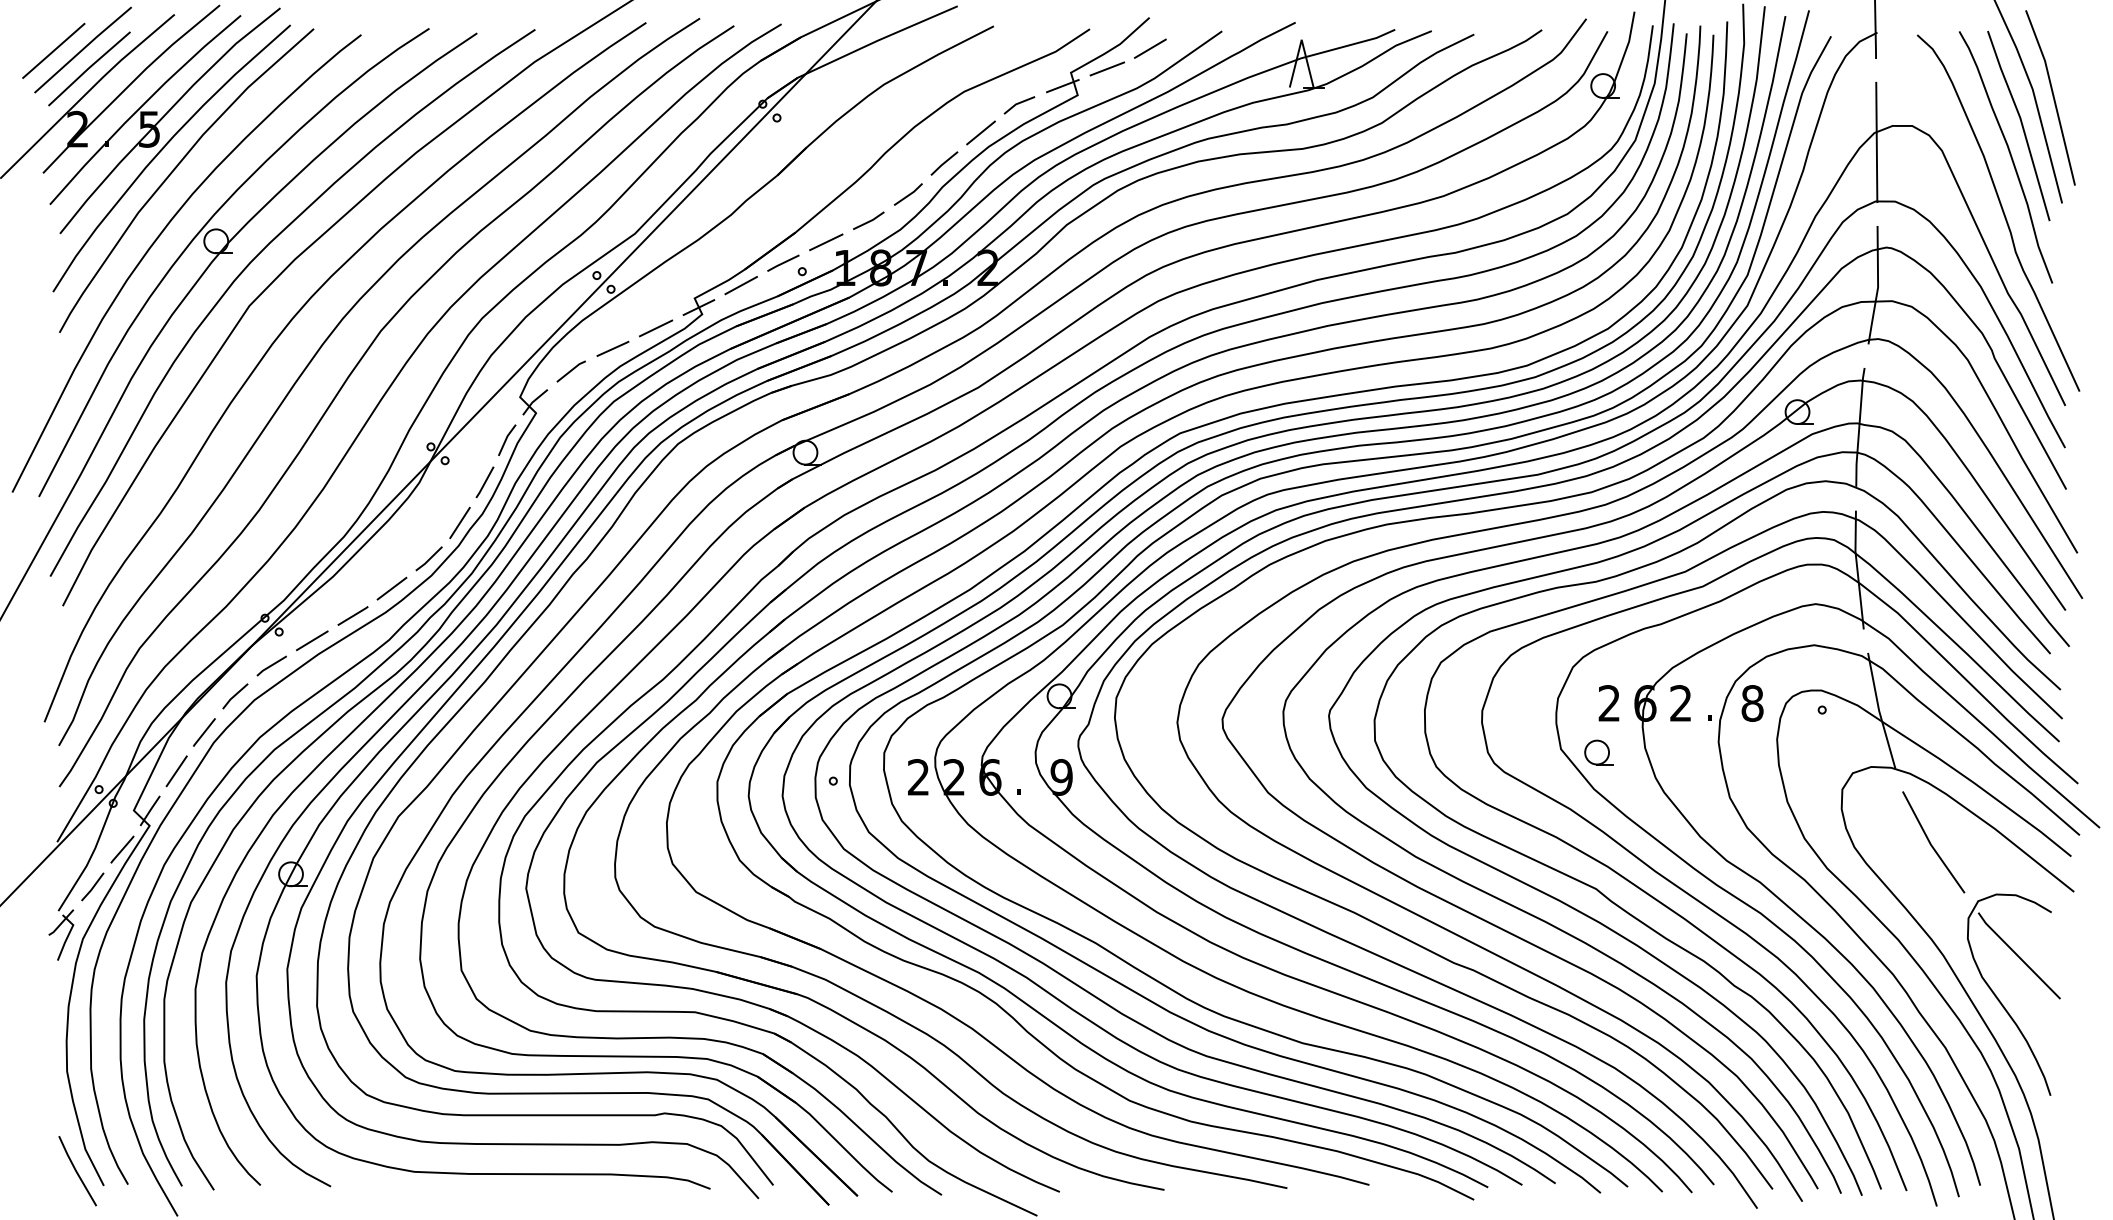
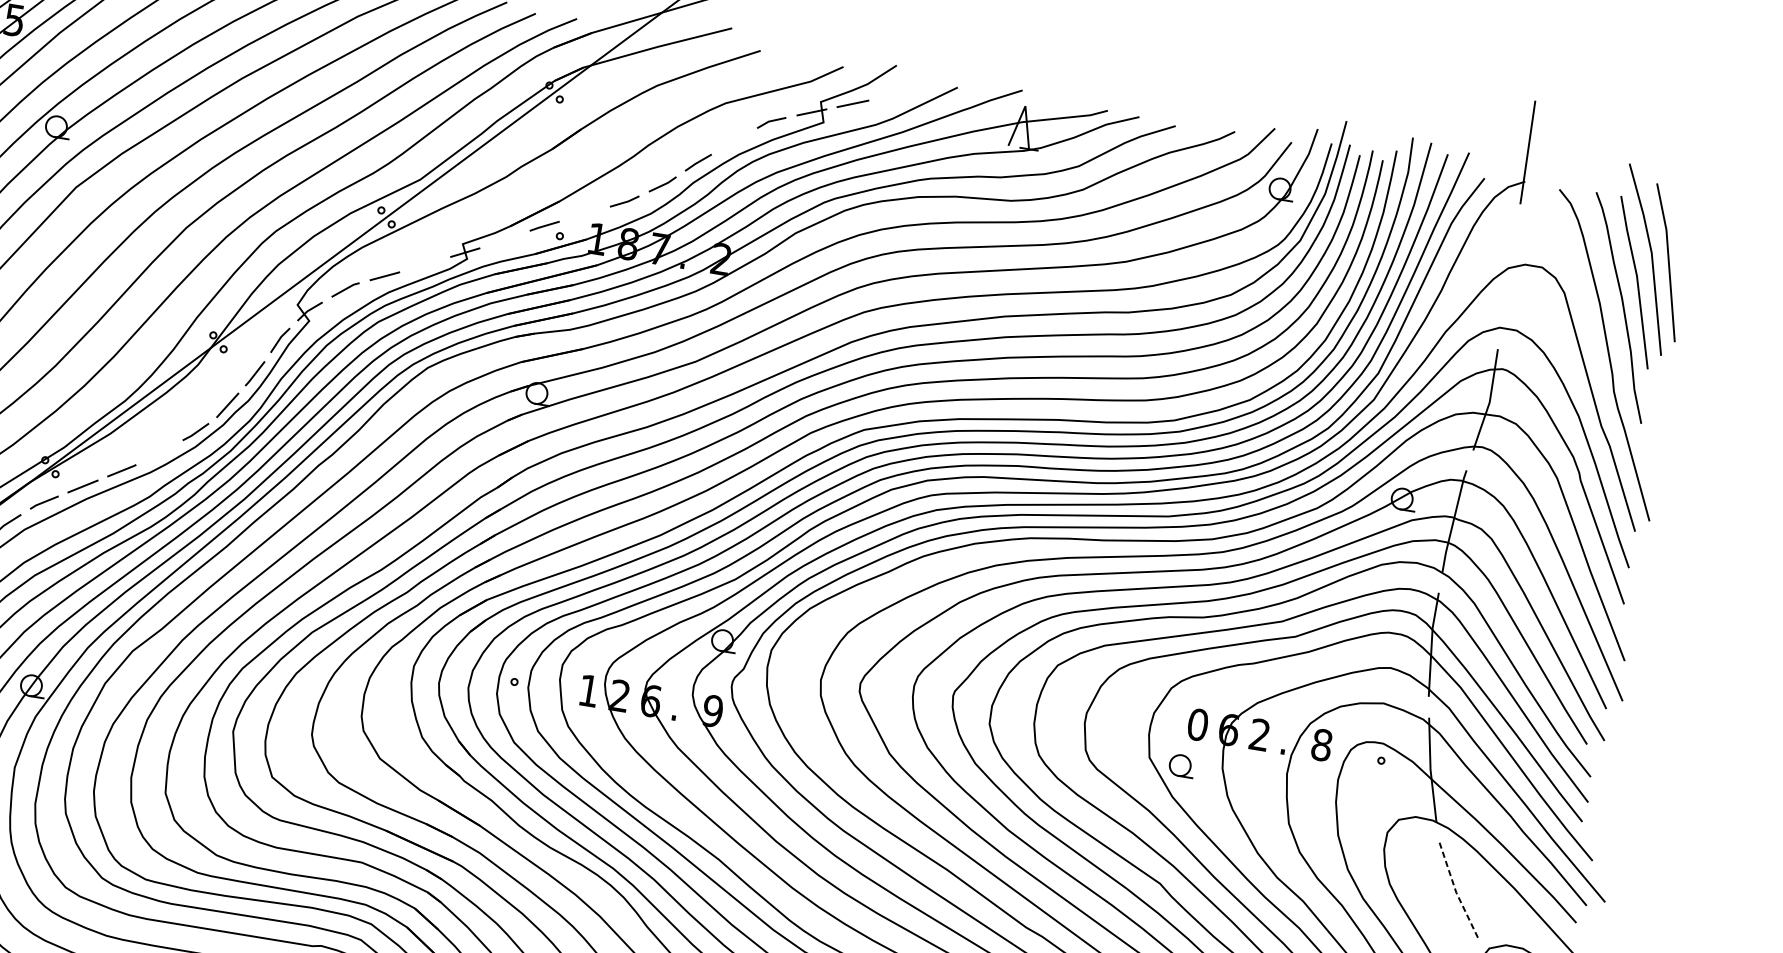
line: (1149, 48) -> (892, 92), removed
line: (980, 132) -> (734, 140), removed
line: (1876, 142) -> (1508, 276), removed
line: (826, 242) -> (585, 214), removed
line: (740, 285) -> (504, 239), removed
line: (655, 328) -> (424, 264), removed
line: (391, 588) -> (159, 452), removed
text: (1609, 703) -> (1197, 724), 2 -> 0
text: (918, 777) -> (588, 690), 2 -> 1
line: (1930, 844) -> (1456, 892), solid -> dashed

